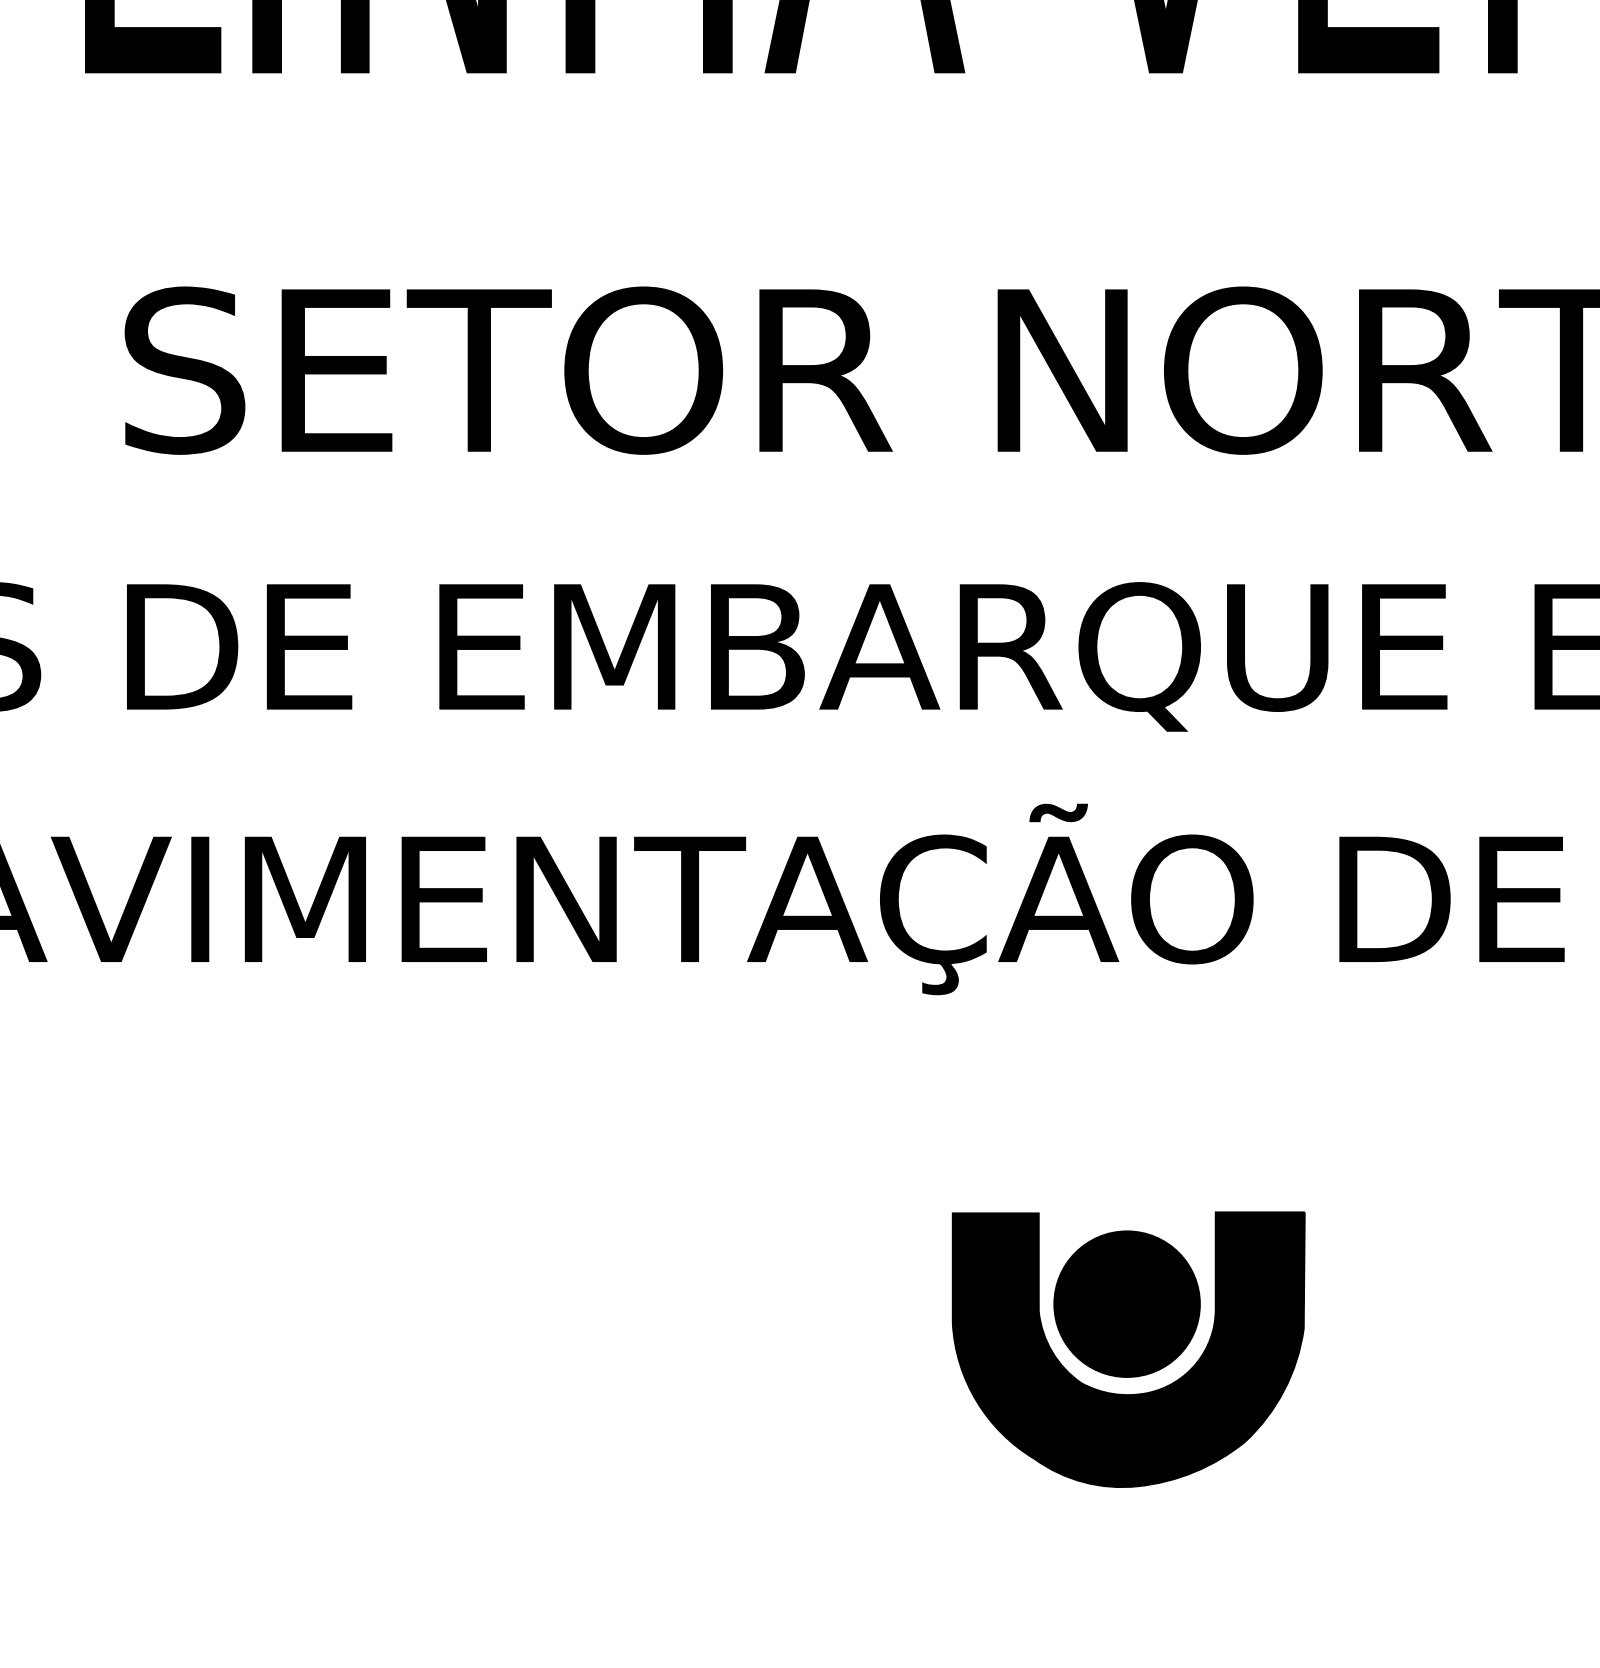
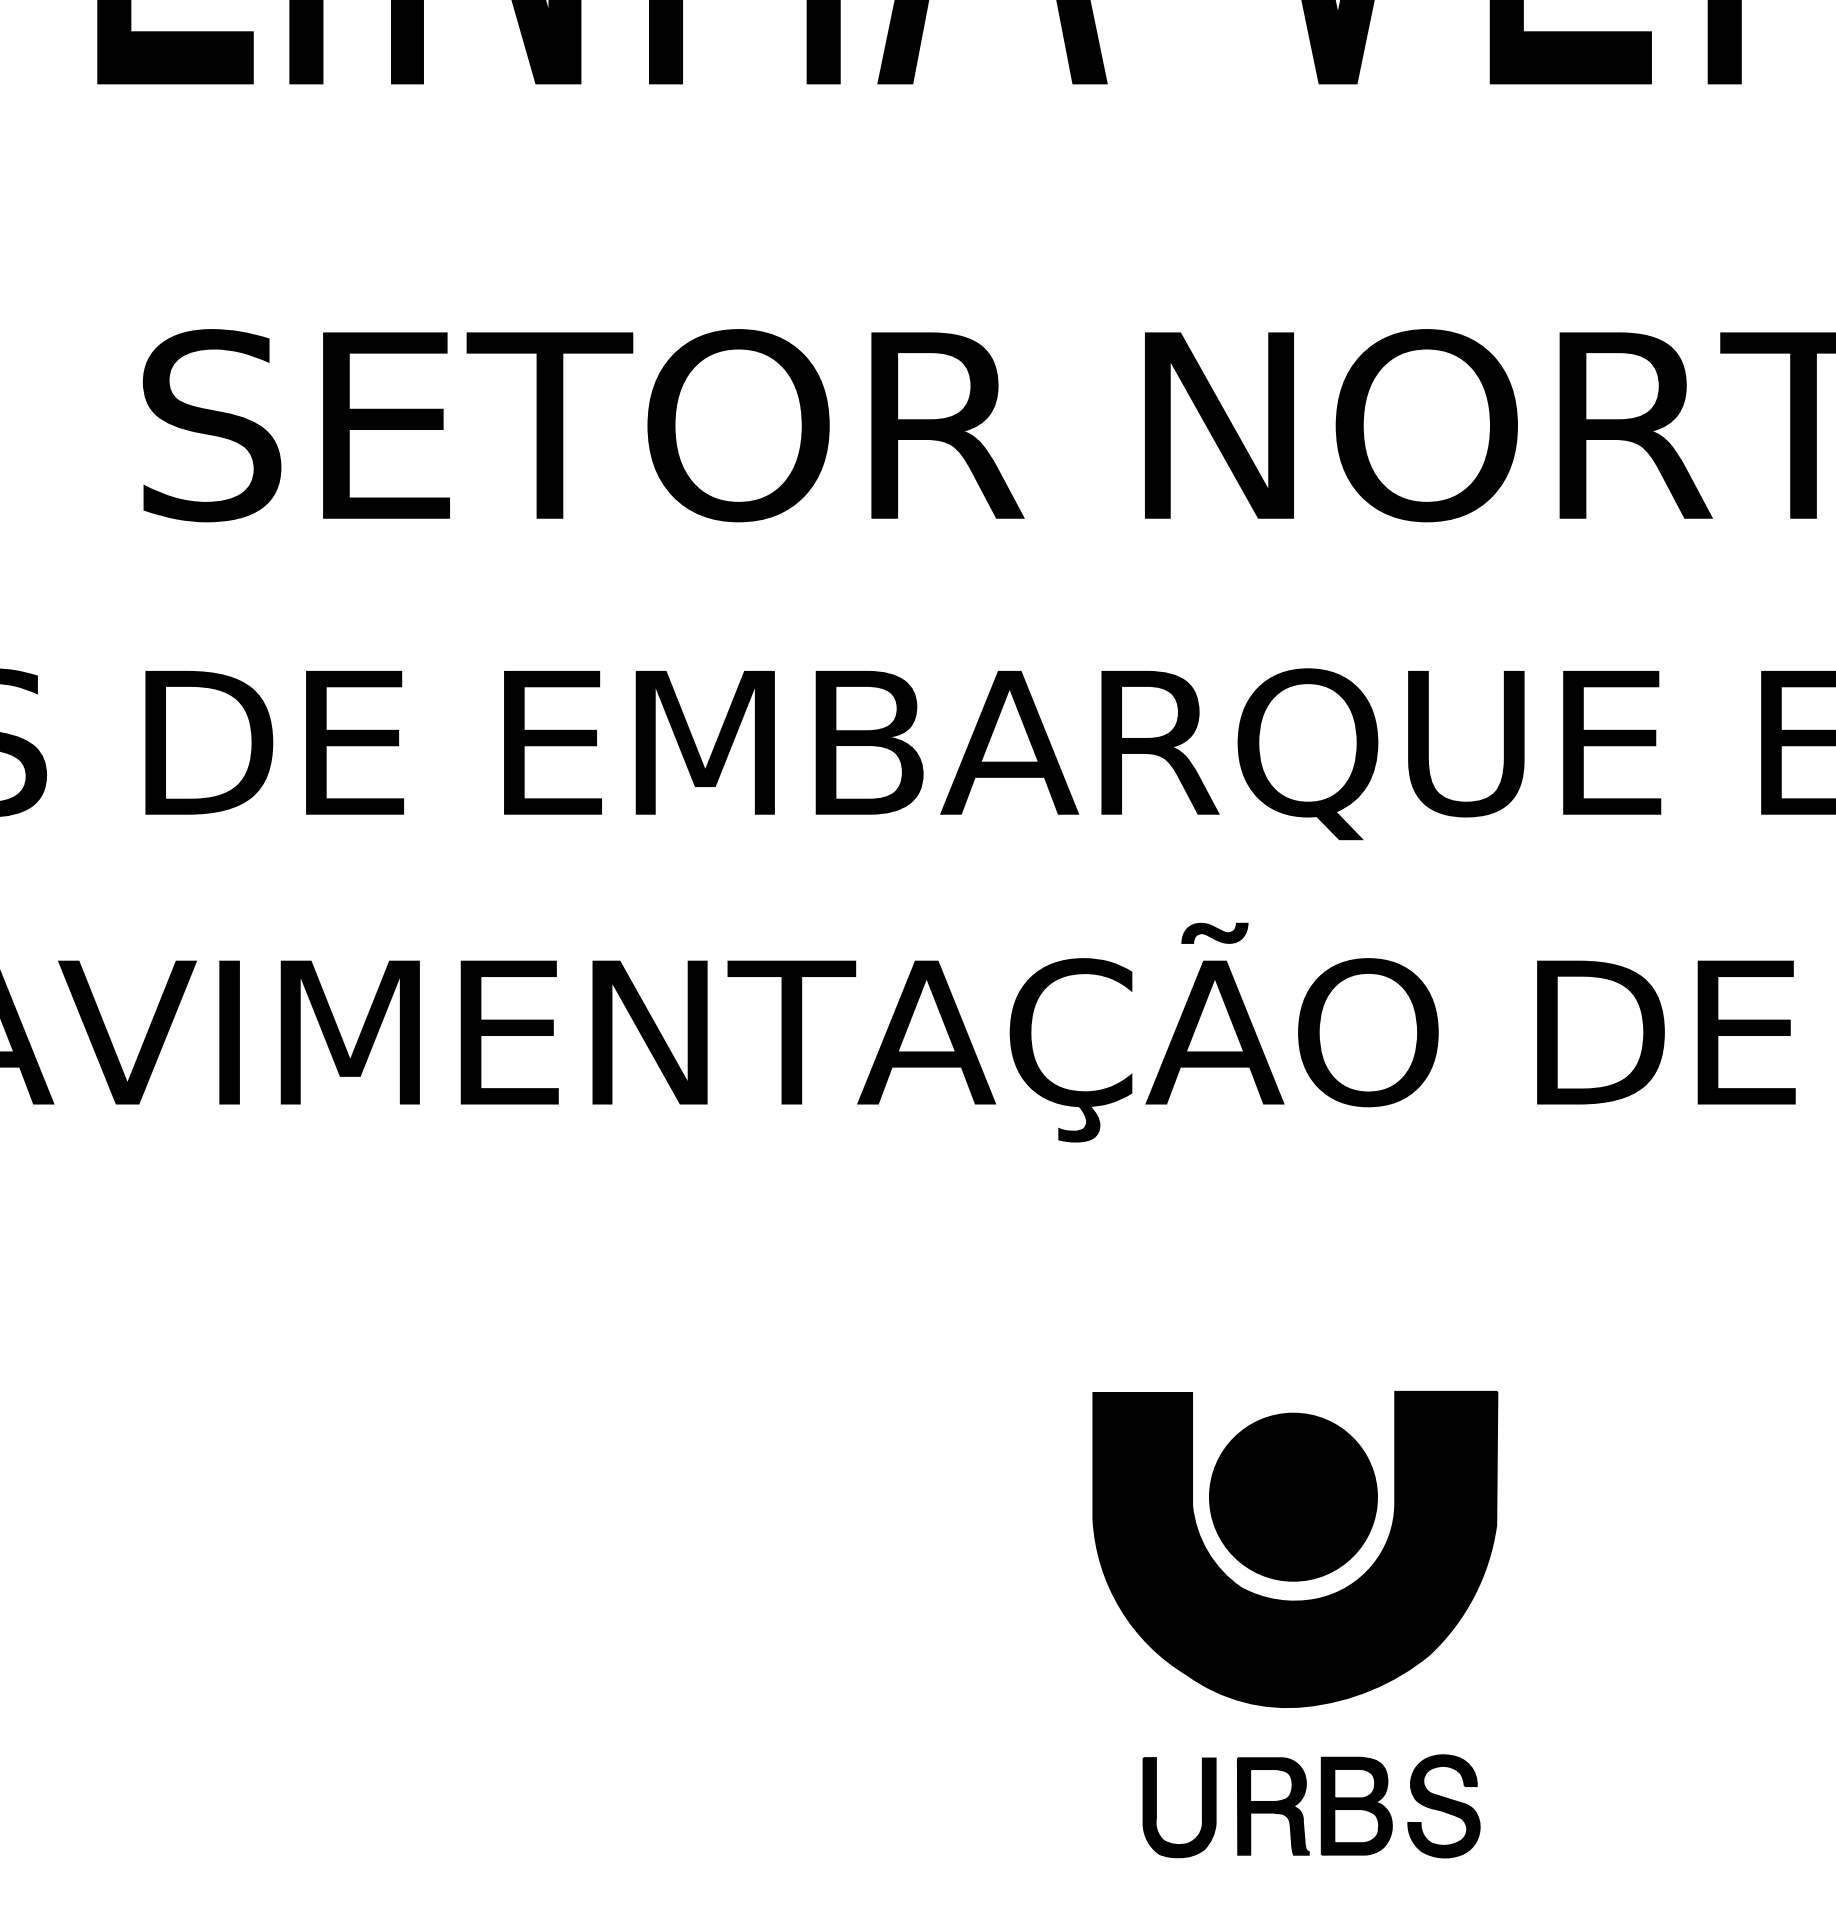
part: (1150, 1573) -> (1320, 1806), added

